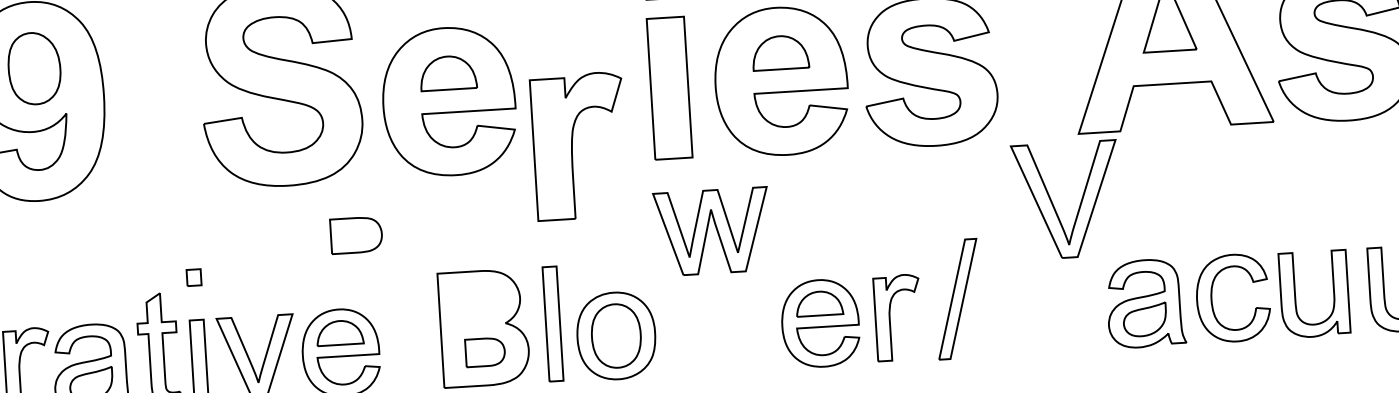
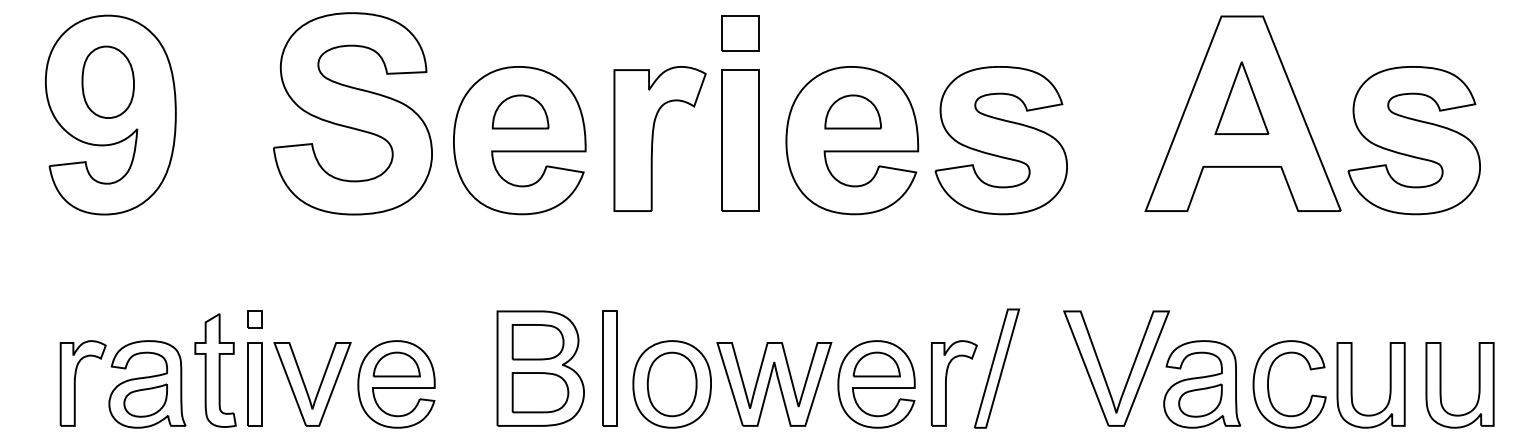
part: (578, 145) -> (659, 138), moved
part: (1053, 204) -> (1103, 371), moved
part: (712, 231) -> (774, 384), moved
part: (355, 235) -> (537, 342), moved
part: (193, 277) -> (254, 319), moved
part: (958, 299) -> (997, 368), moved
part: (485, 352) -> (540, 392), size x1.43

